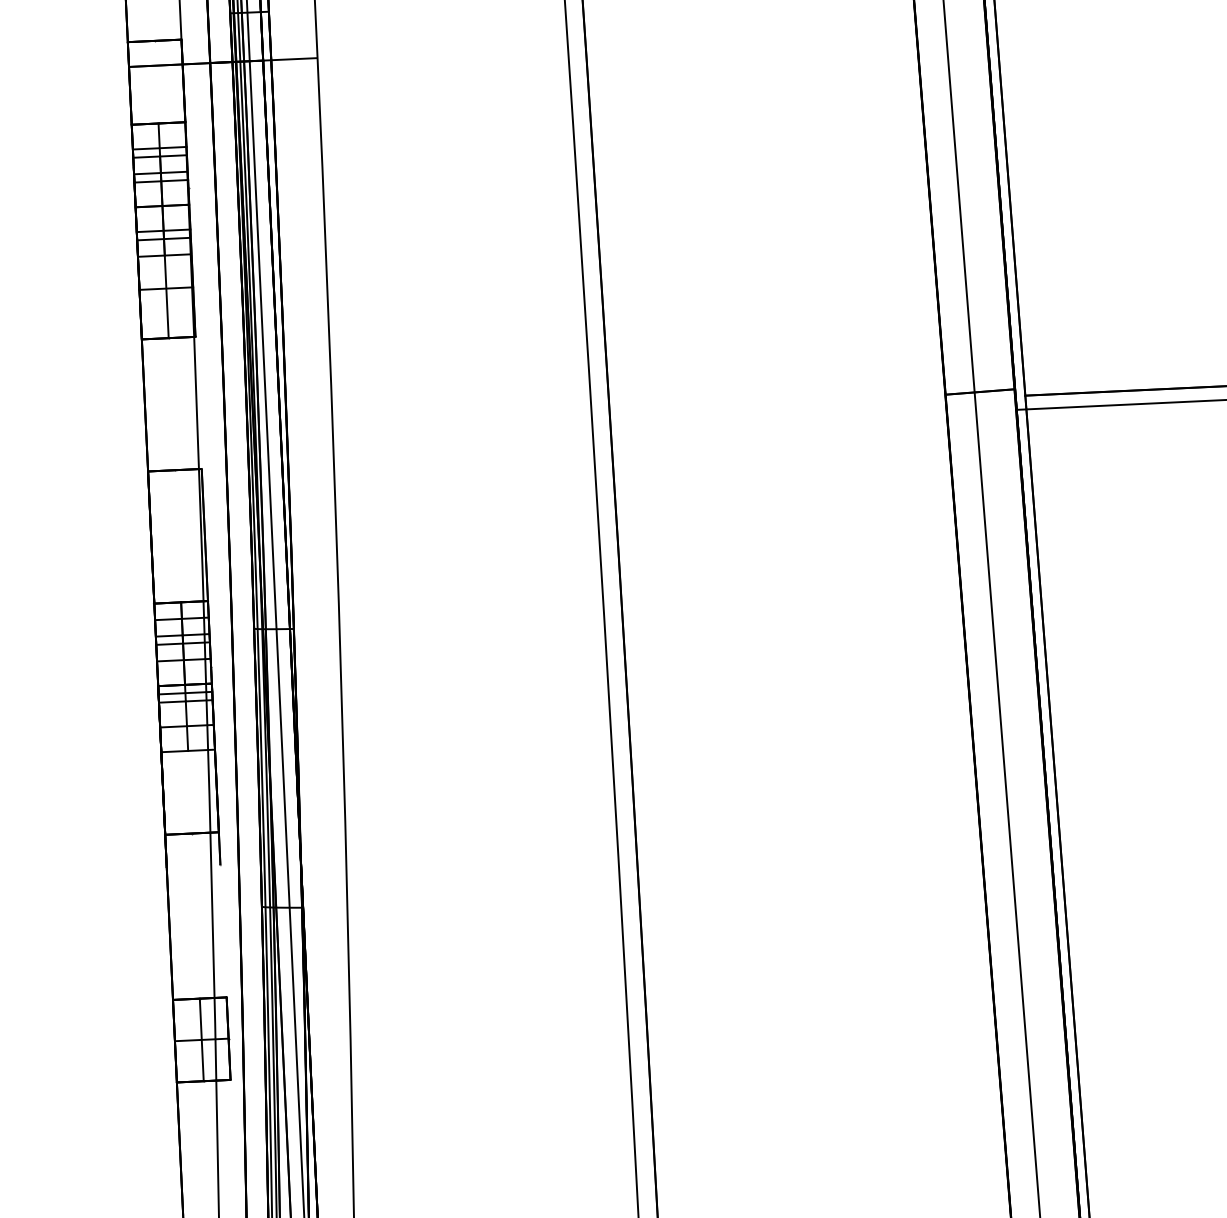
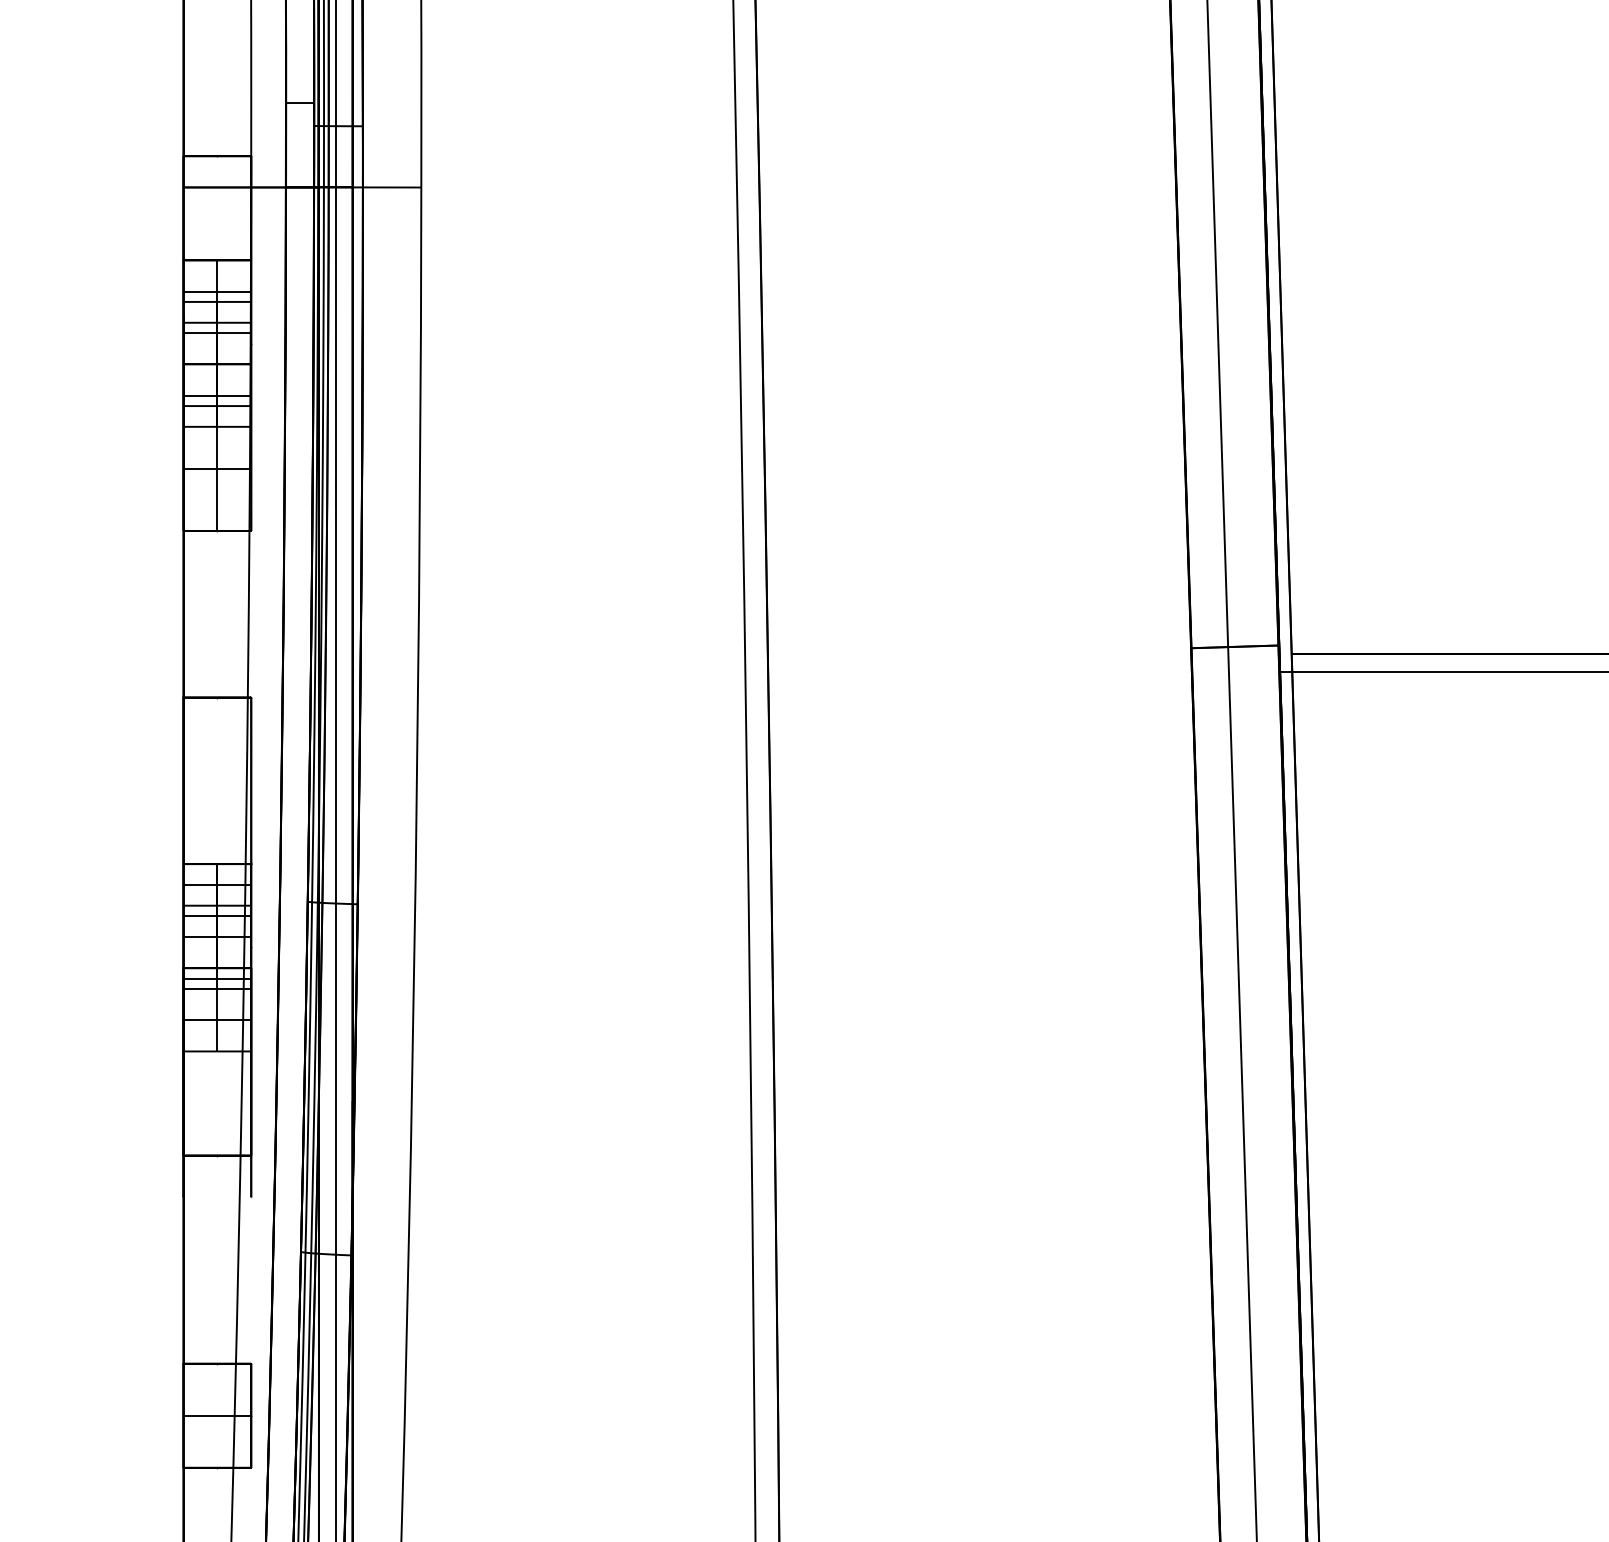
line: (201, 1039) -> (217, 1415), removed

